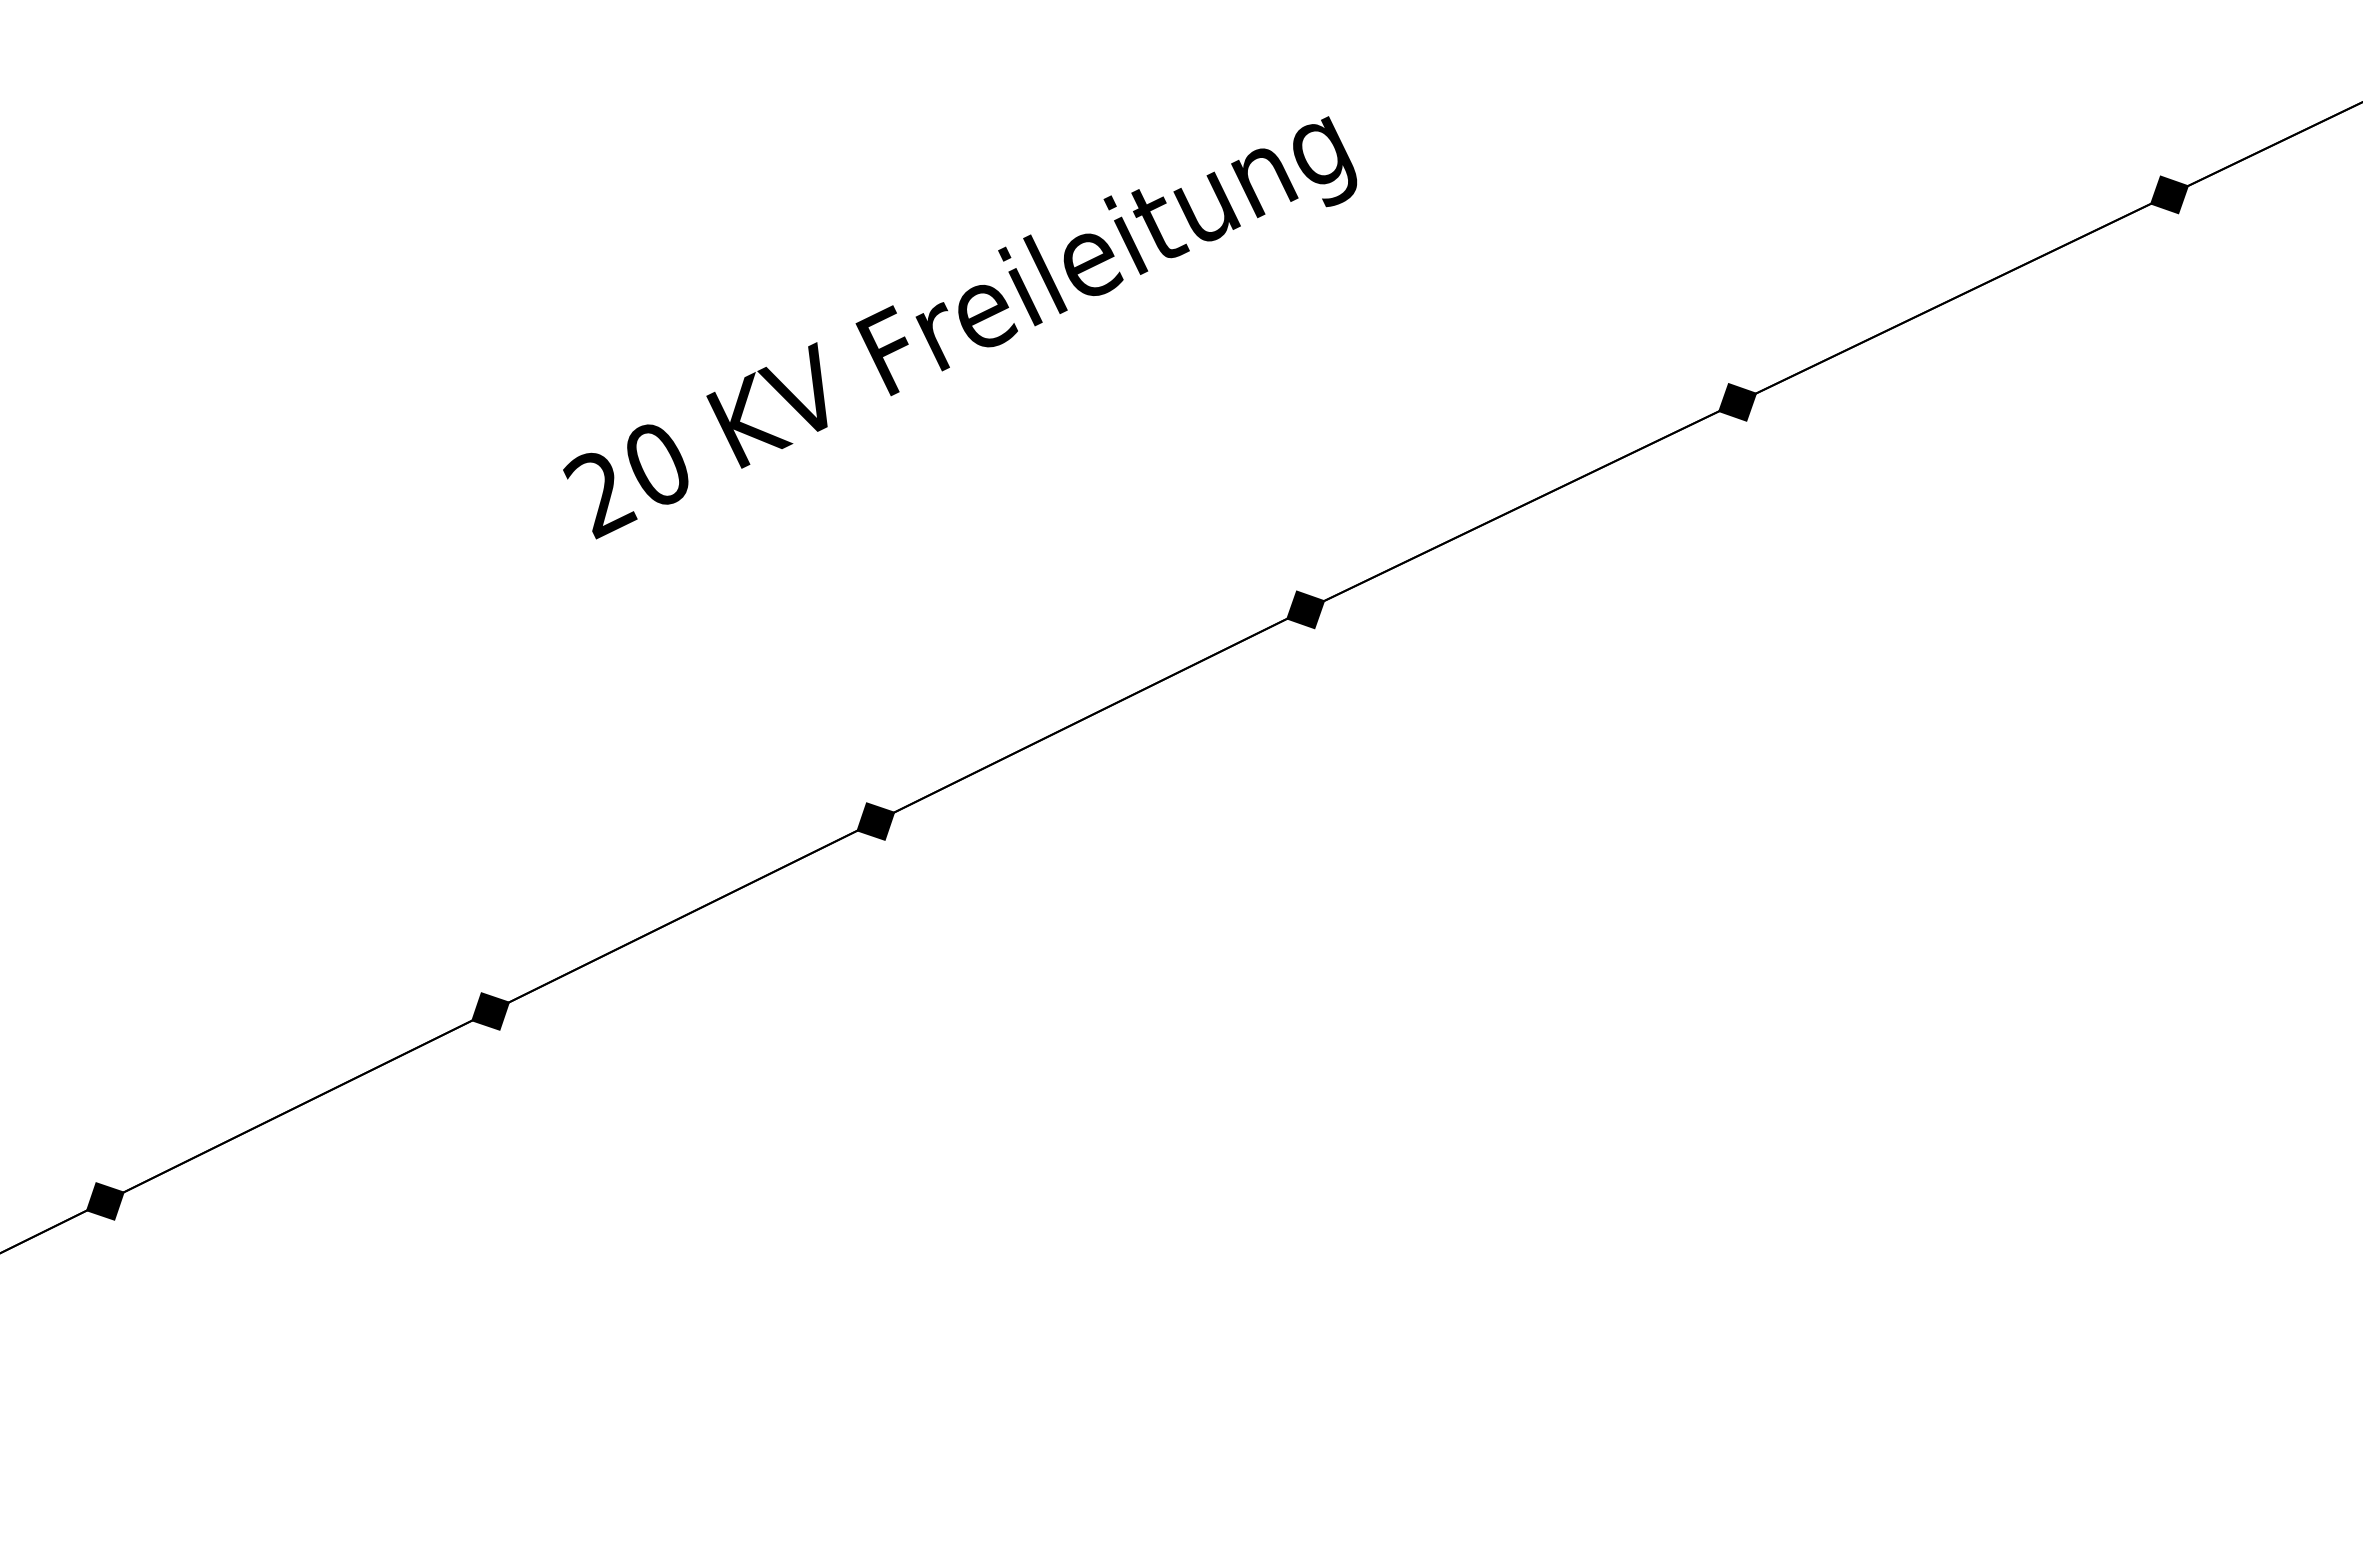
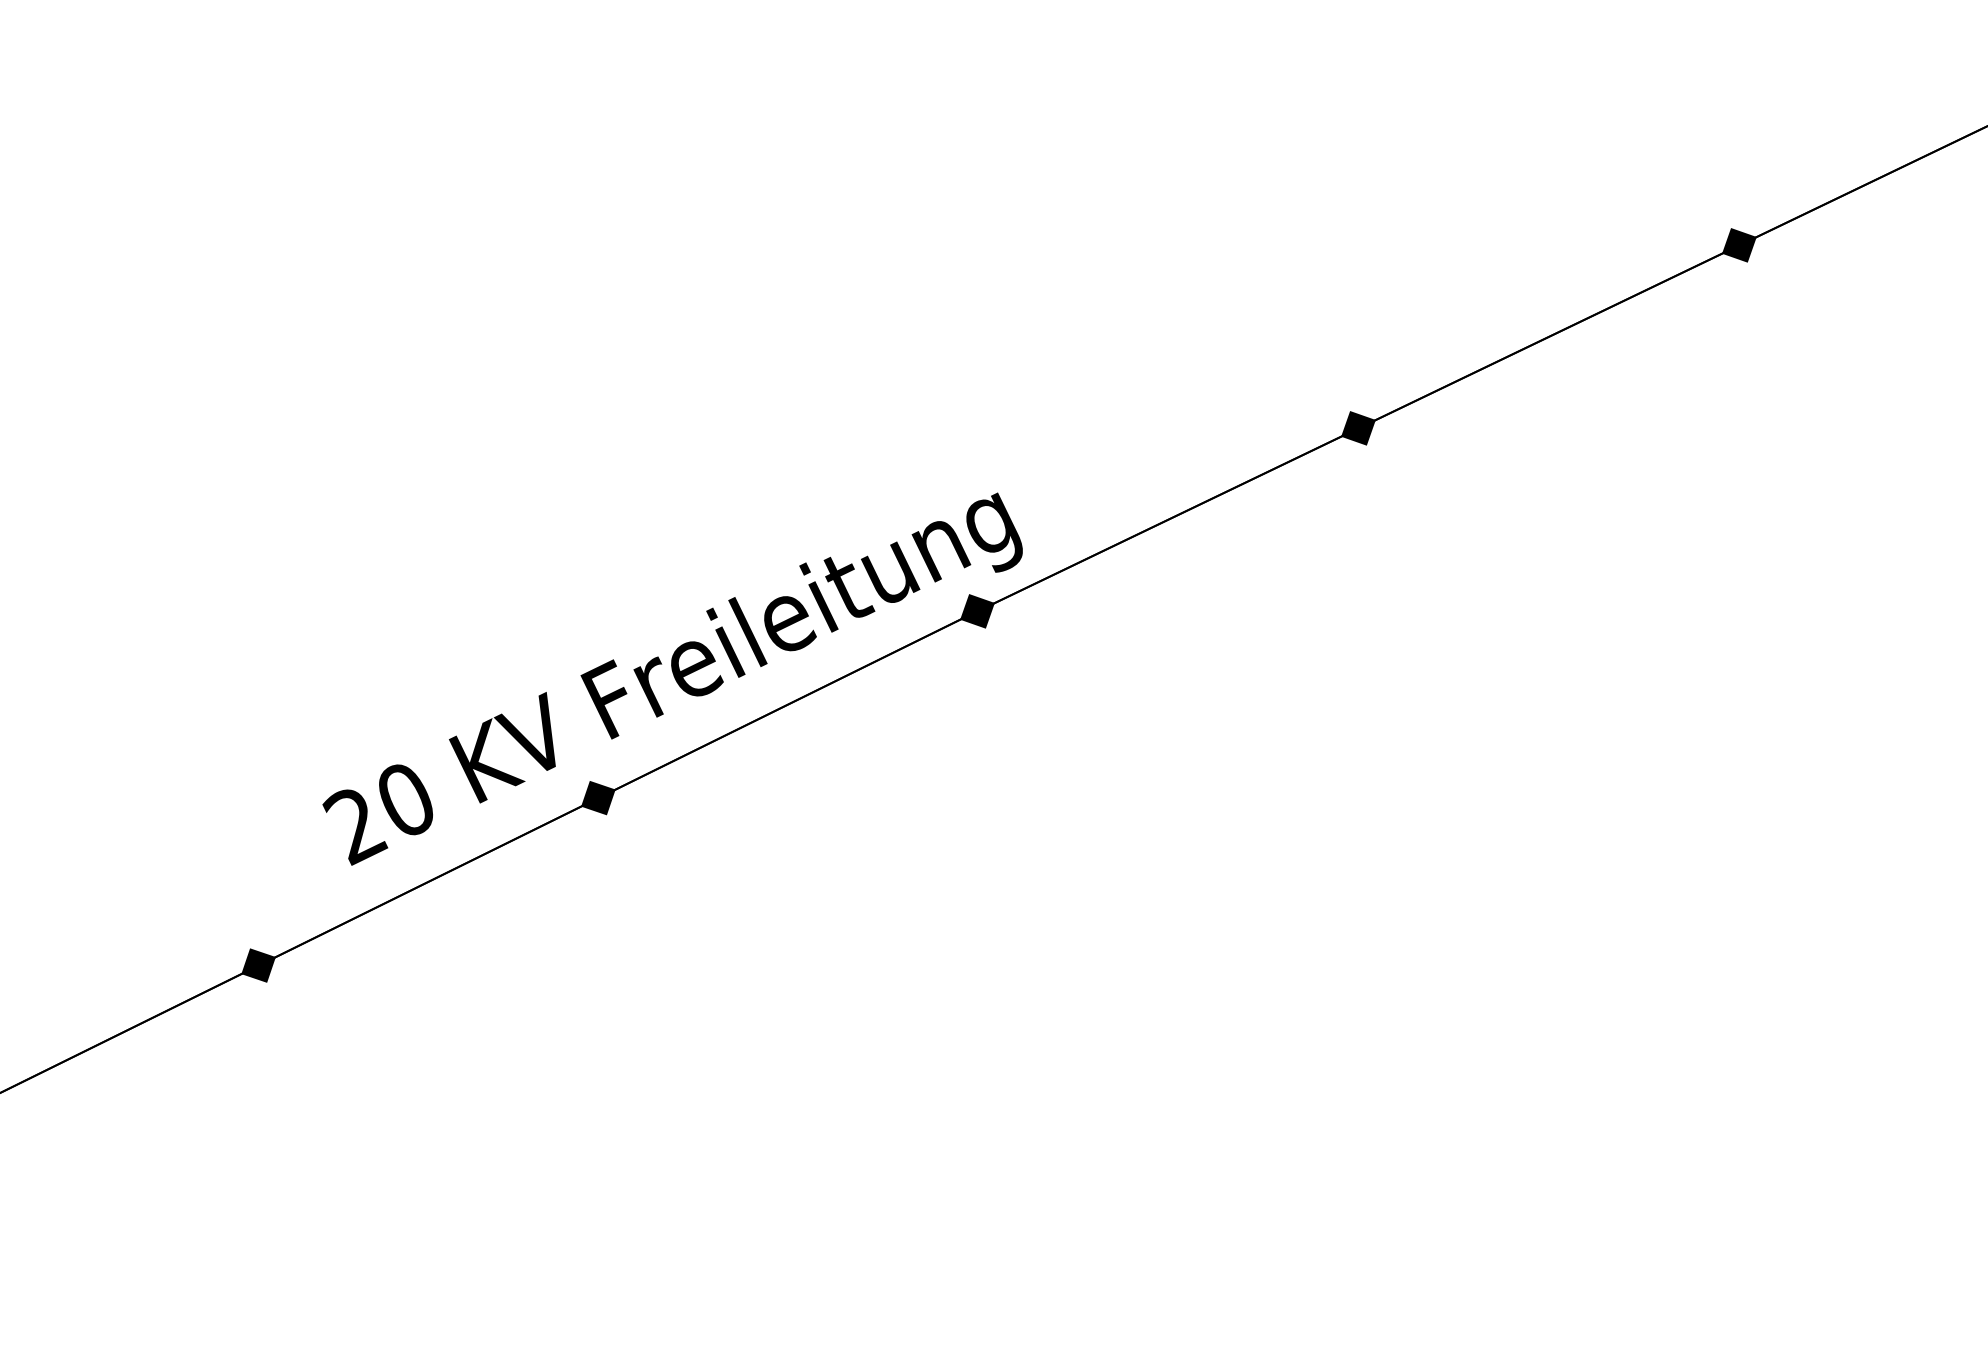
text: (960, 327) -> (673, 678), moved

